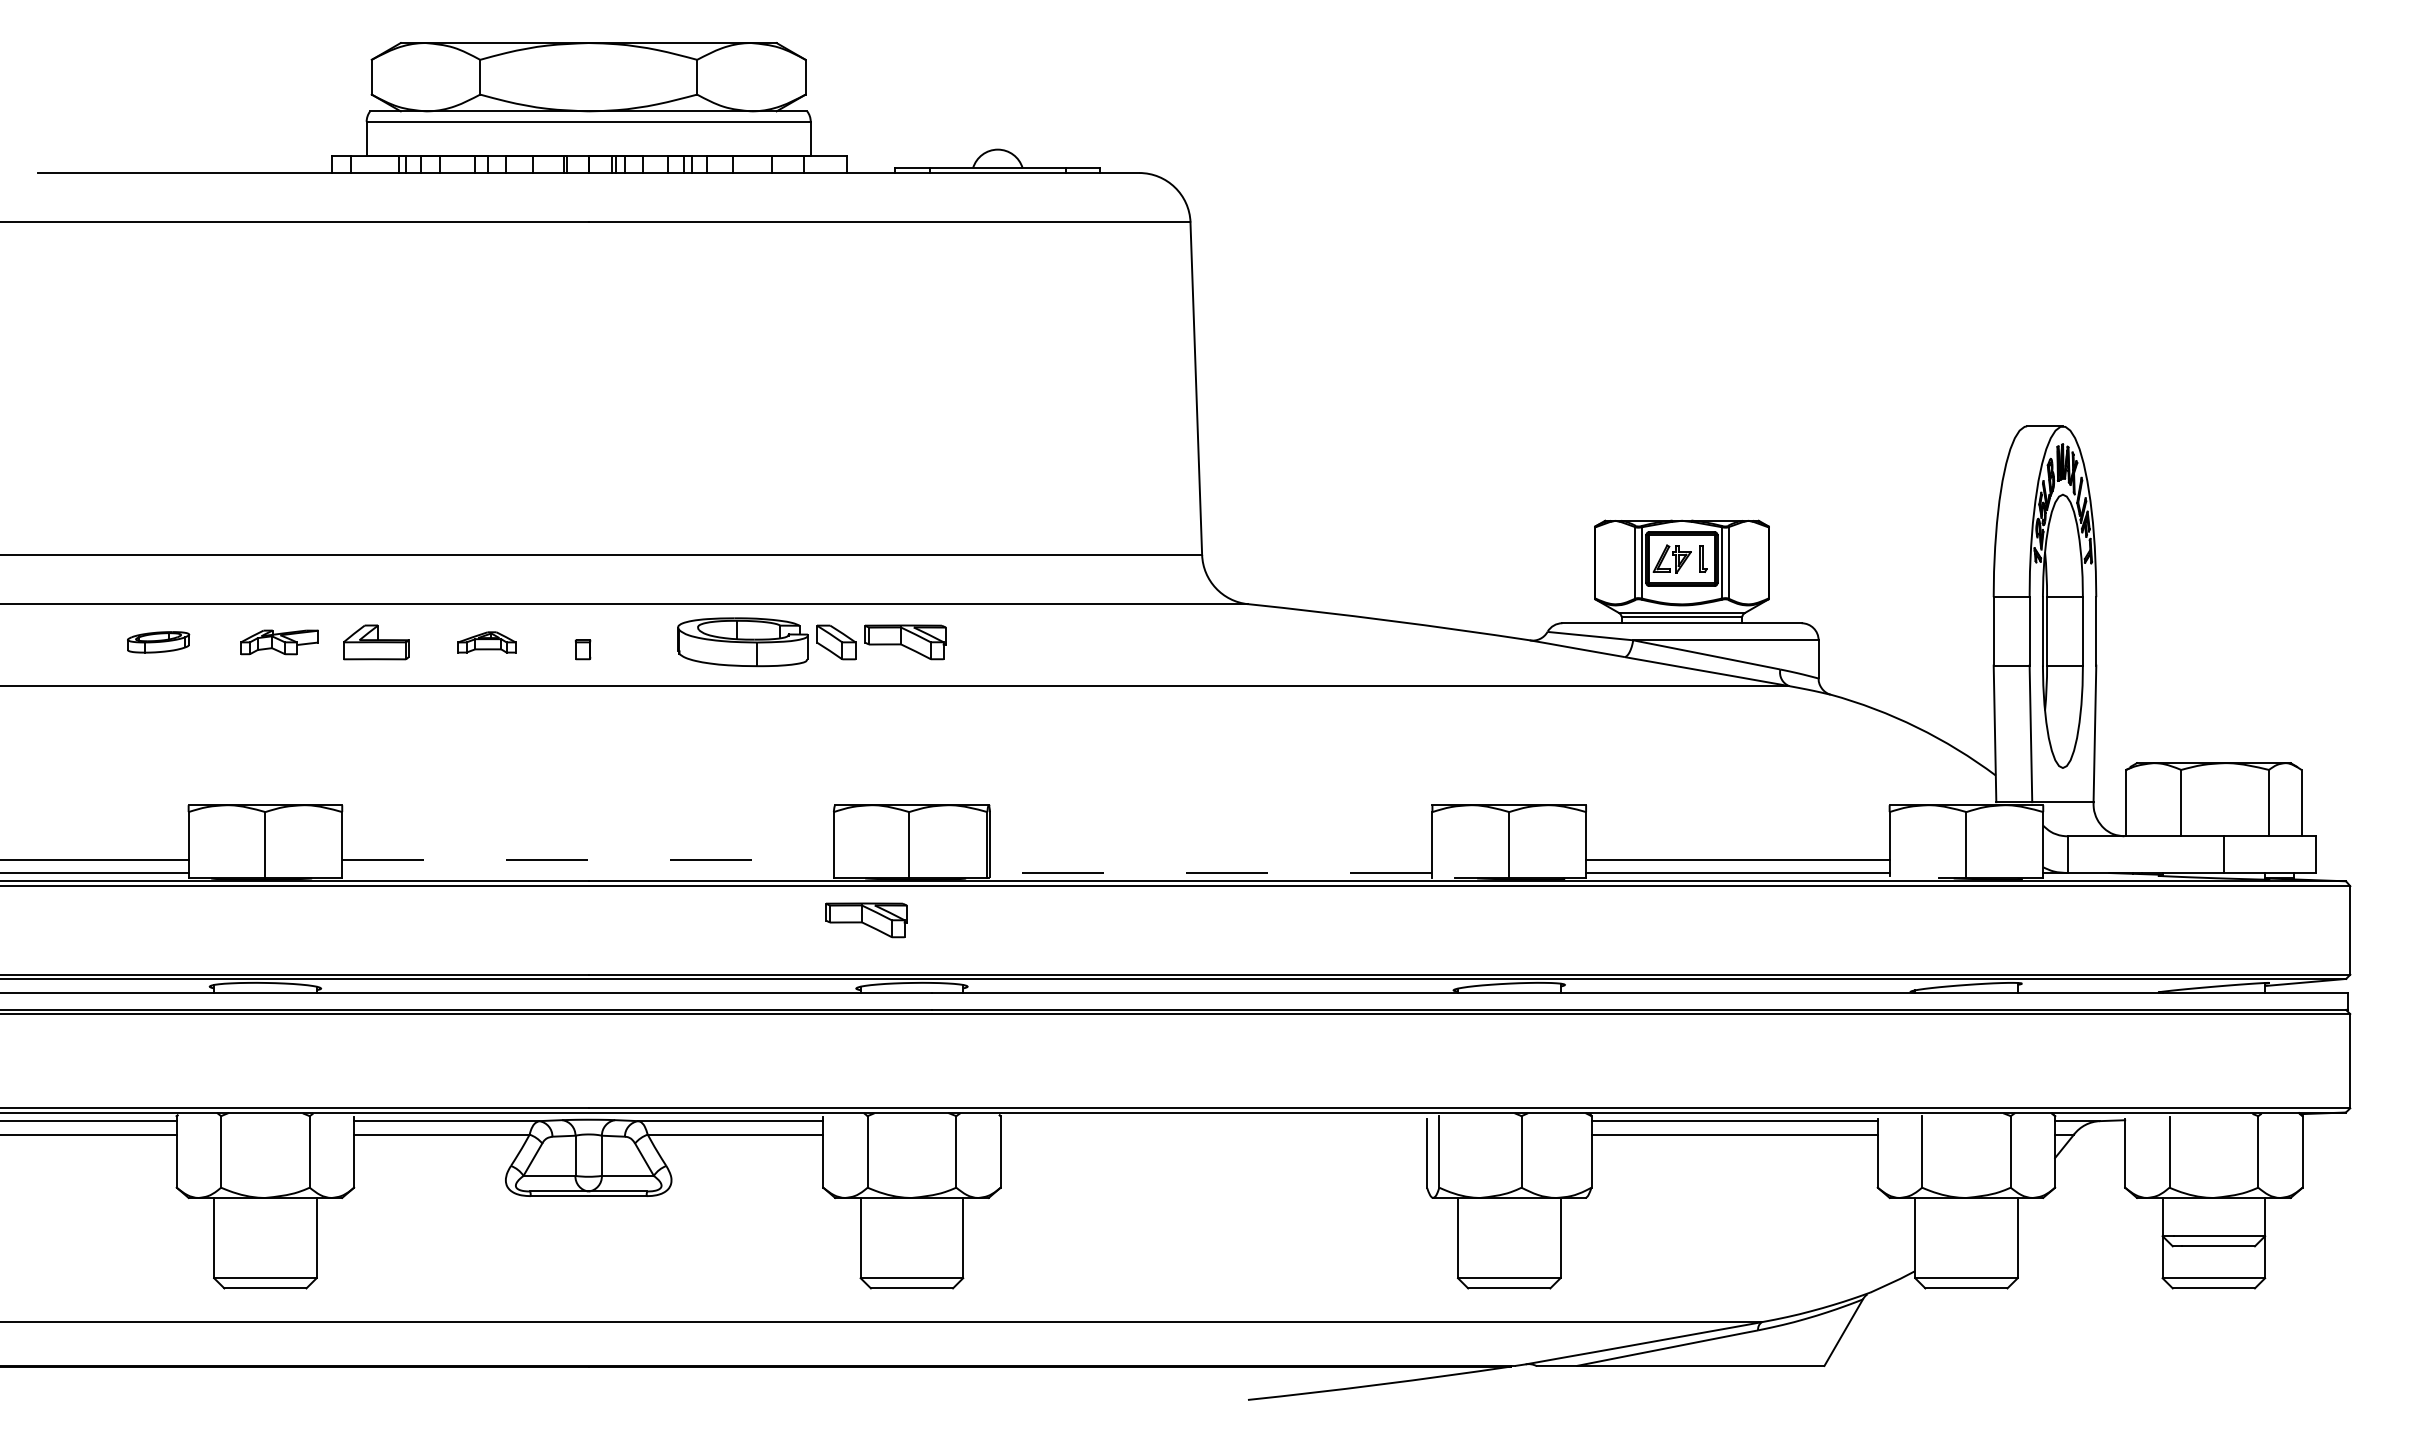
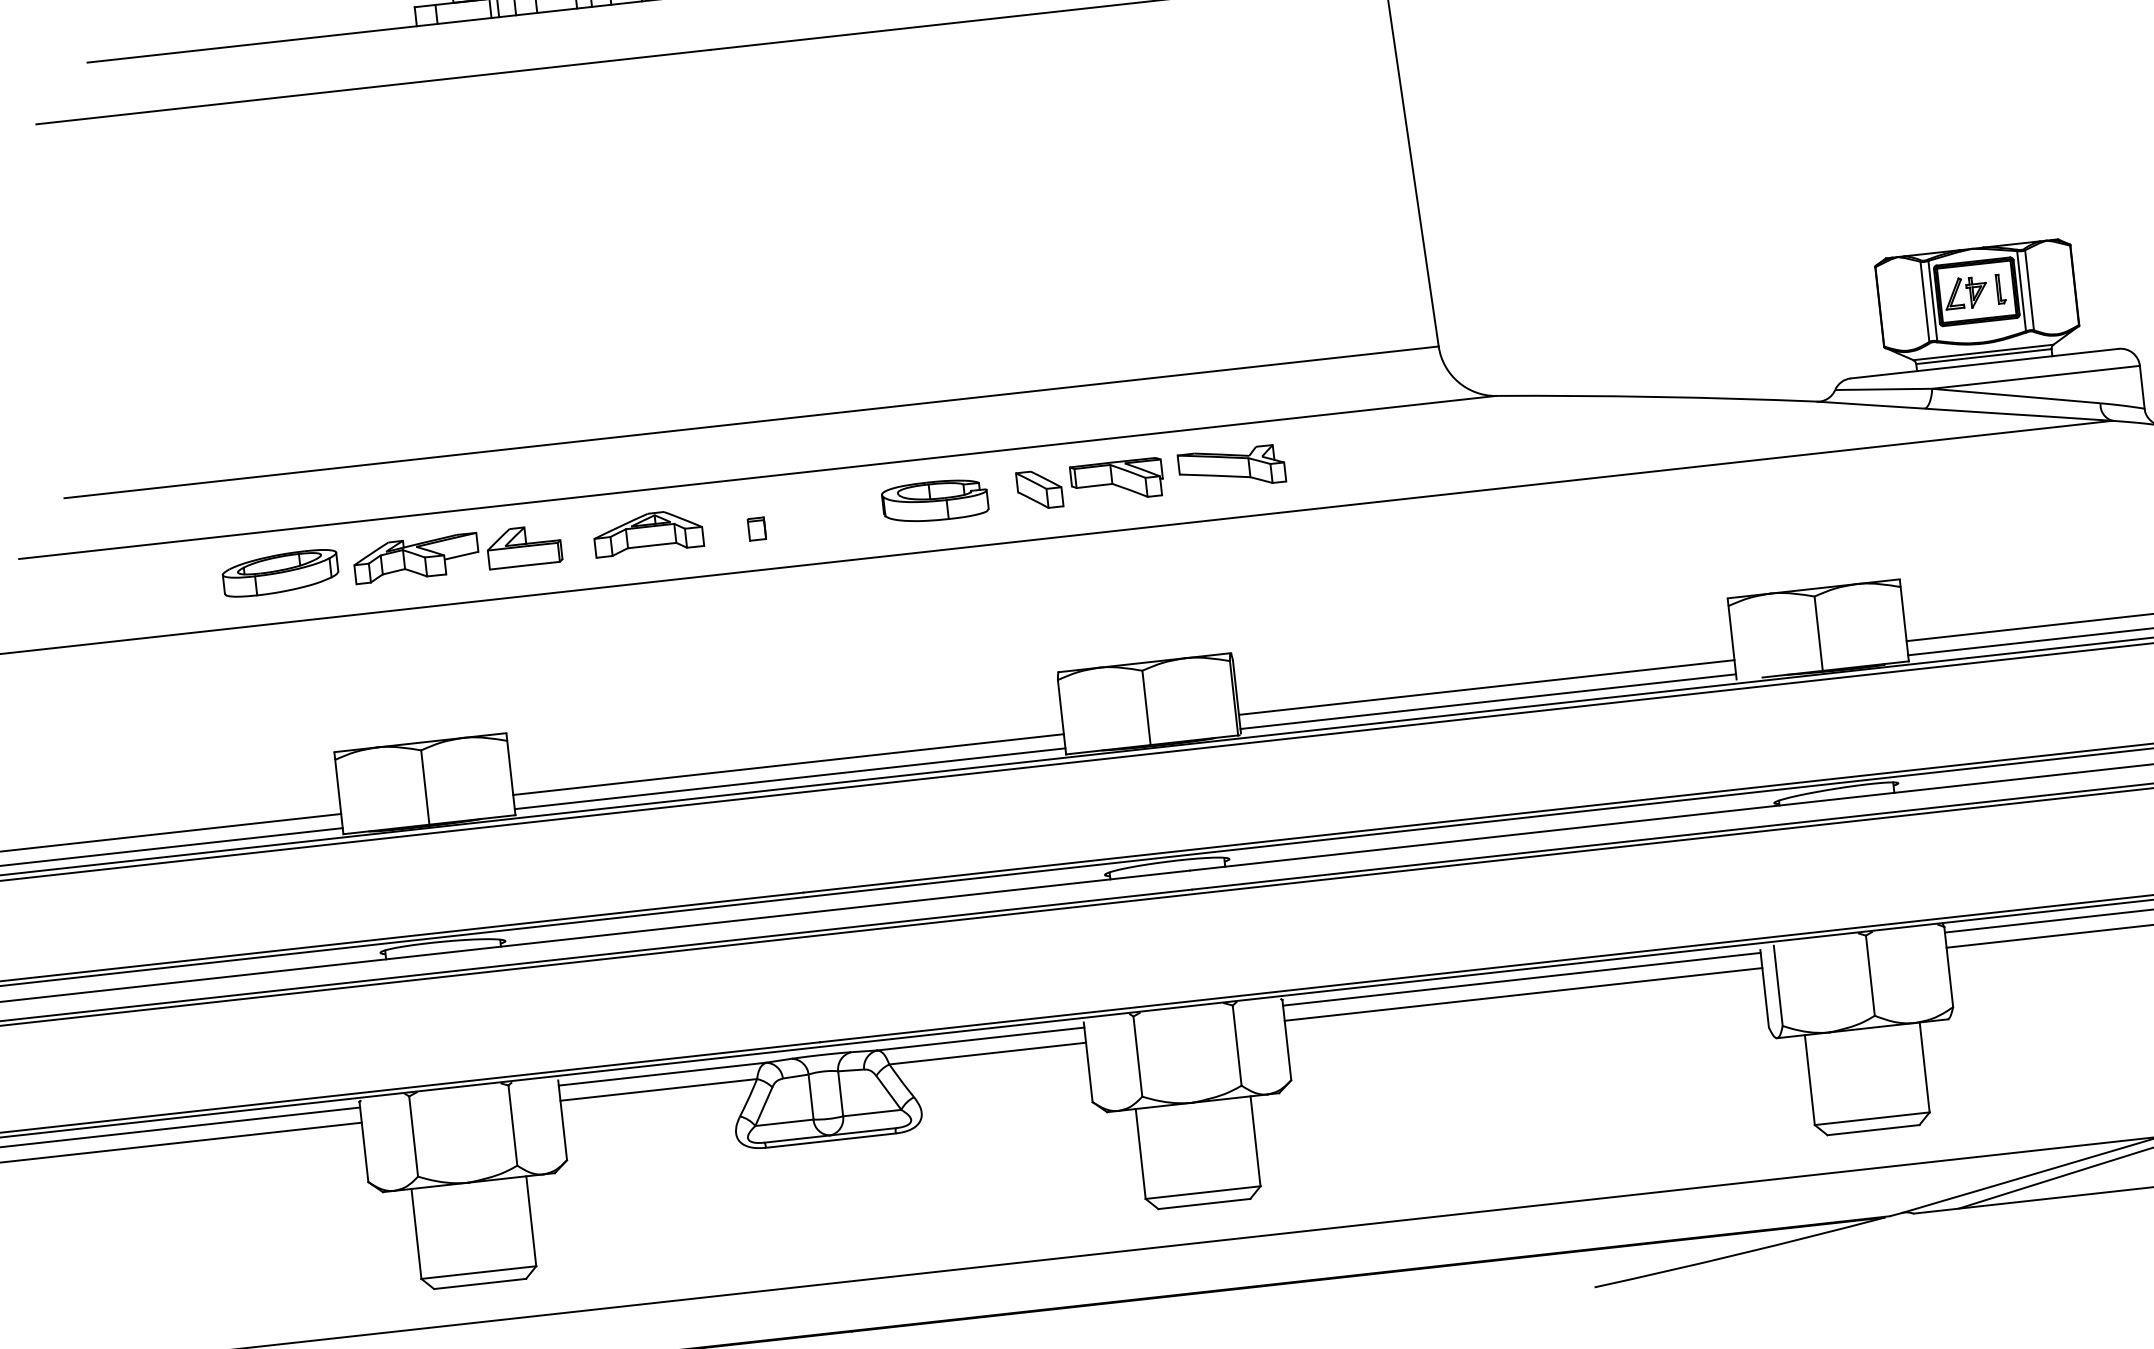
part: (158, 642) -> (280, 573), size x1.67
part: (279, 642) -> (416, 558), size x1.43
part: (486, 642) -> (647, 533), size x1.67
part: (742, 642) -> (934, 501), size x0.71
part: (1007, 642) -> (1231, 468), added
line: (588, 860) -> (789, 764), dashed -> solid
line: (1211, 860) -> (1487, 687), added
line: (587, 873) -> (789, 779), added
line: (1210, 873) -> (1487, 702), dashed -> solid
part: (866, 920) -> (1107, 797), removed
line: (1213, 1121) -> (1521, 979), added
line: (1213, 1134) -> (1523, 994), added

